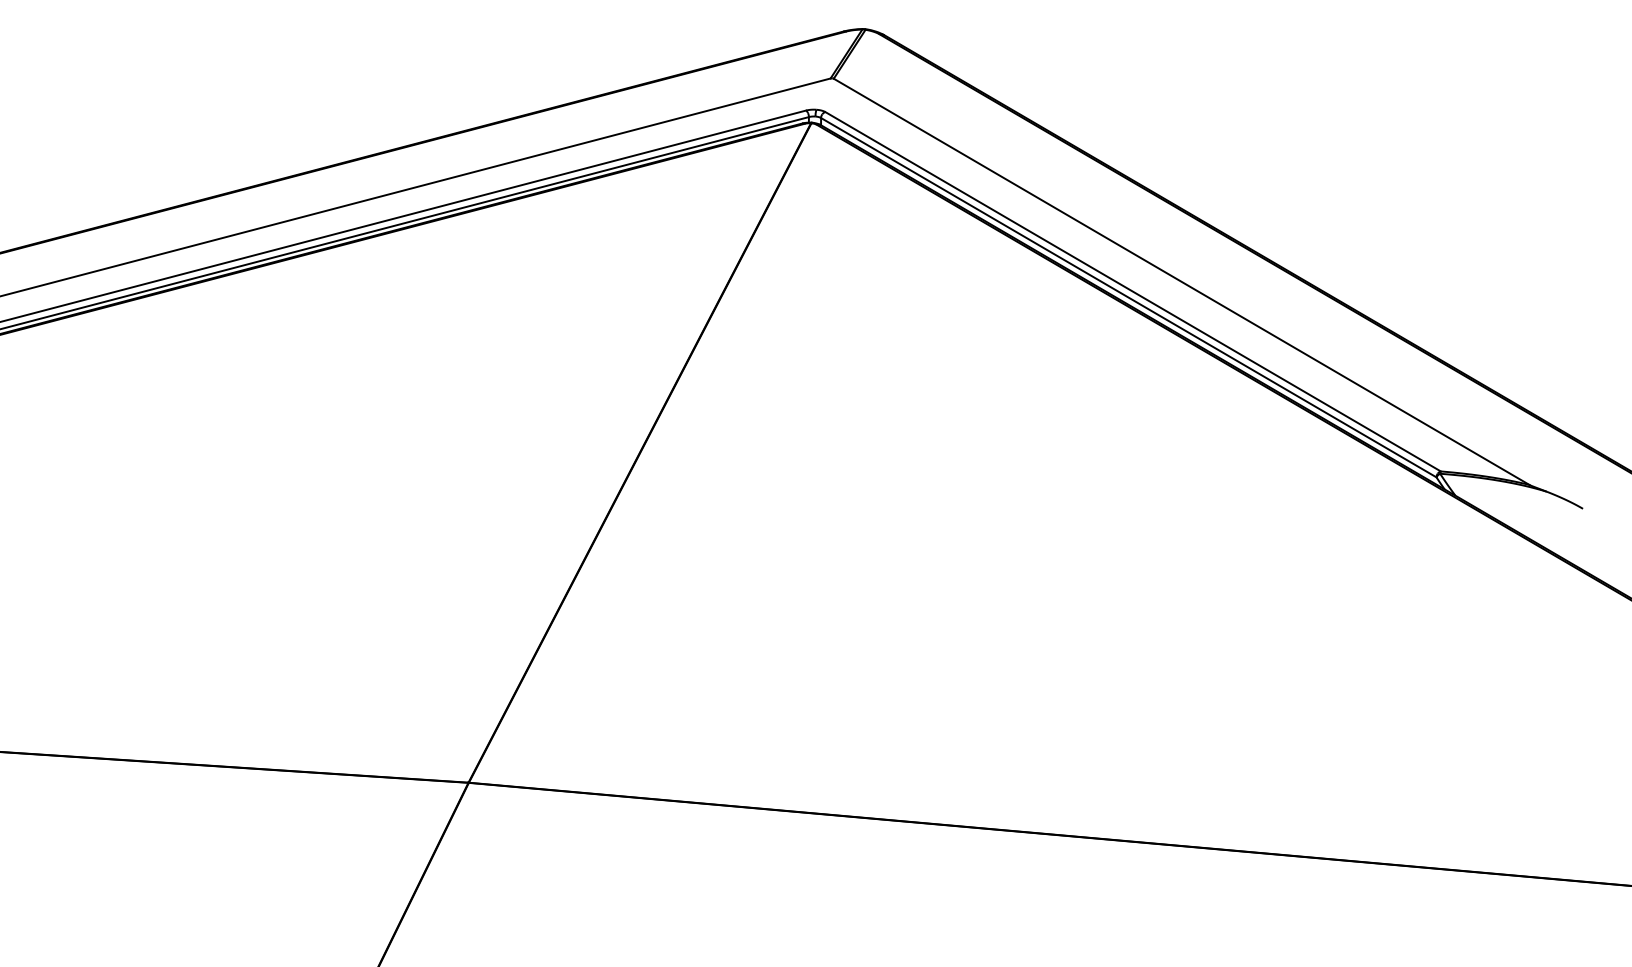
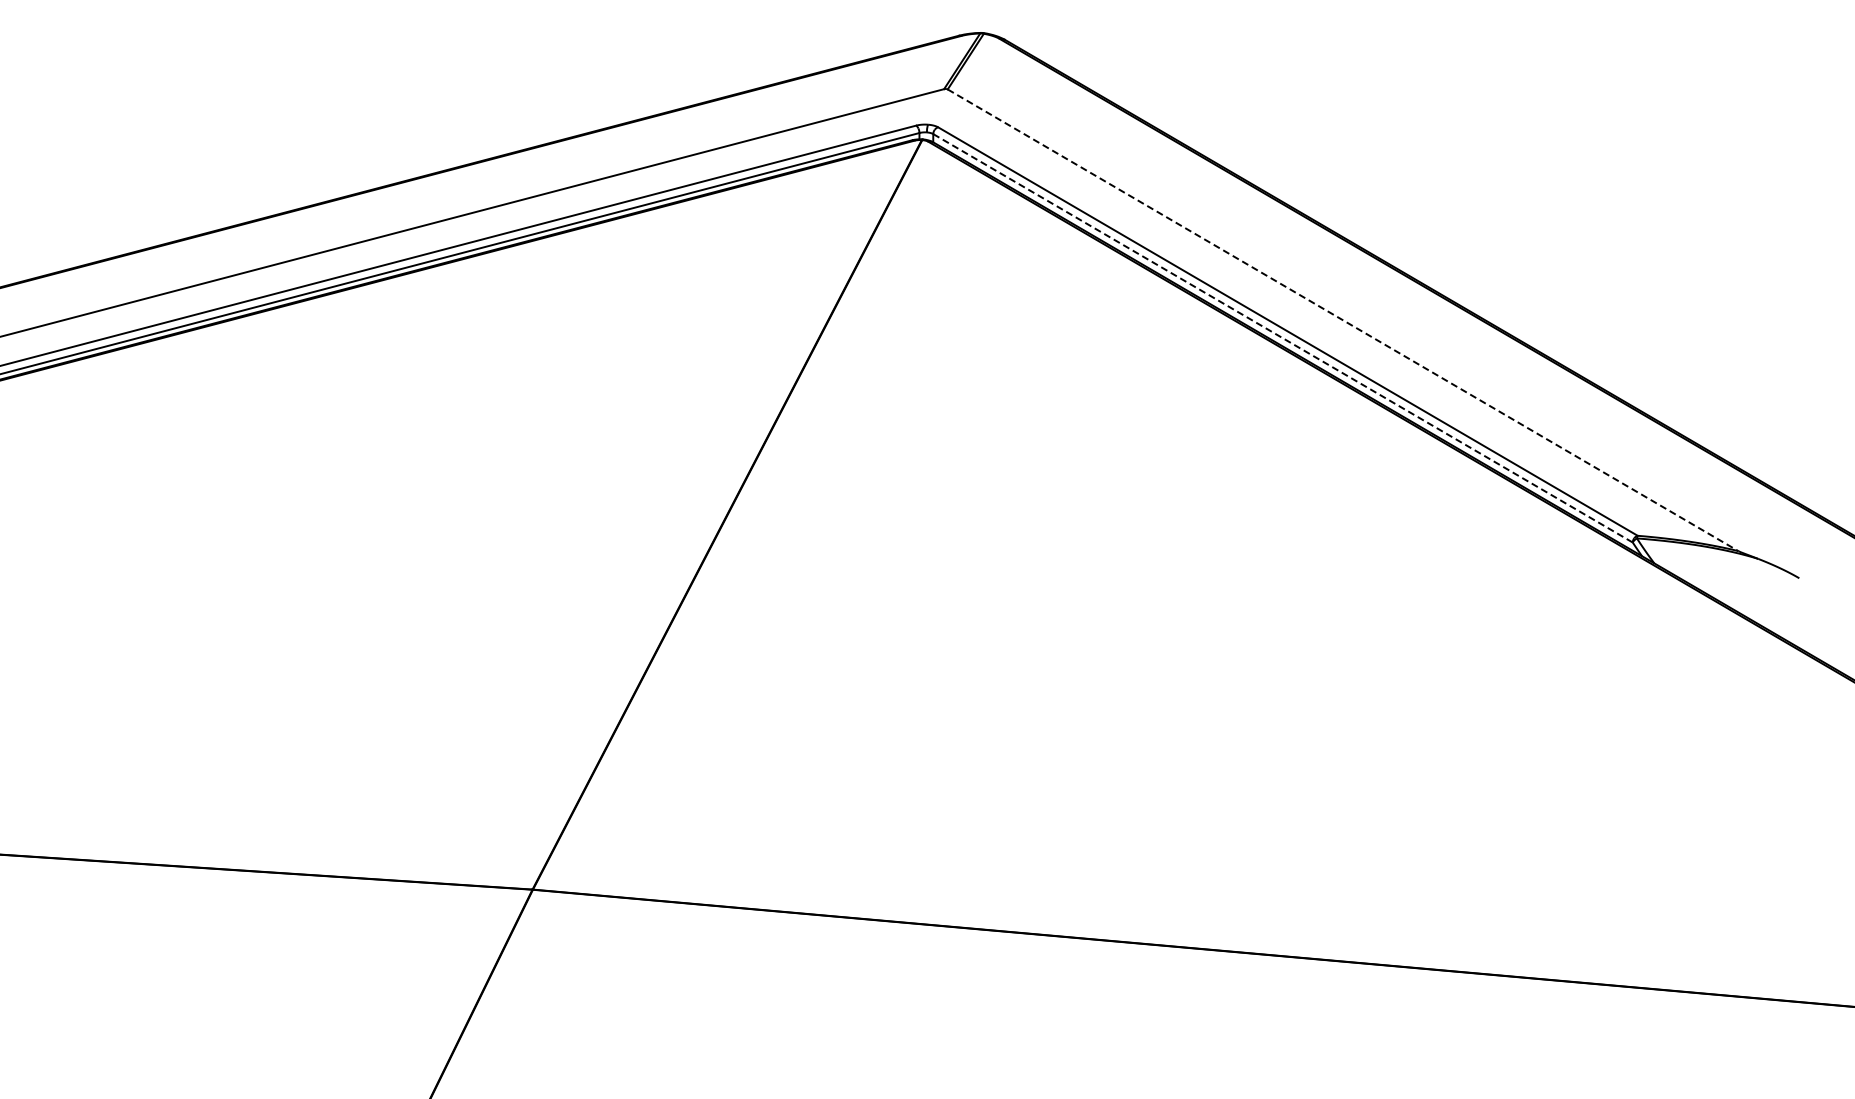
line: (1181, 282) -> (1343, 320), solid -> dashed
line: (1129, 297) -> (1283, 338), solid -> dashed

